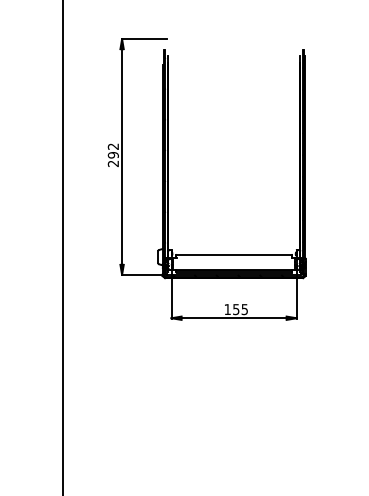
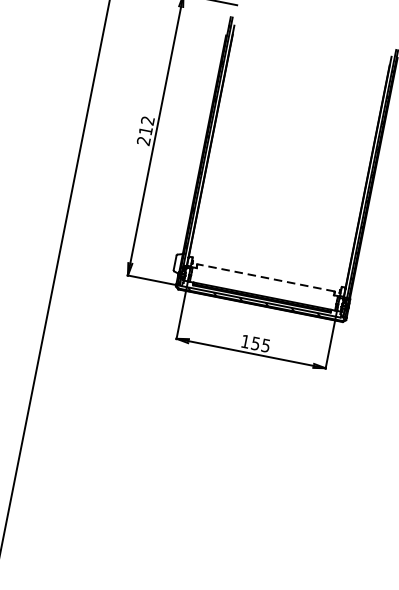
text: (112, 155) -> (144, 130), 292 -> 212
line: (233, 254) -> (265, 277), solid -> dashed

